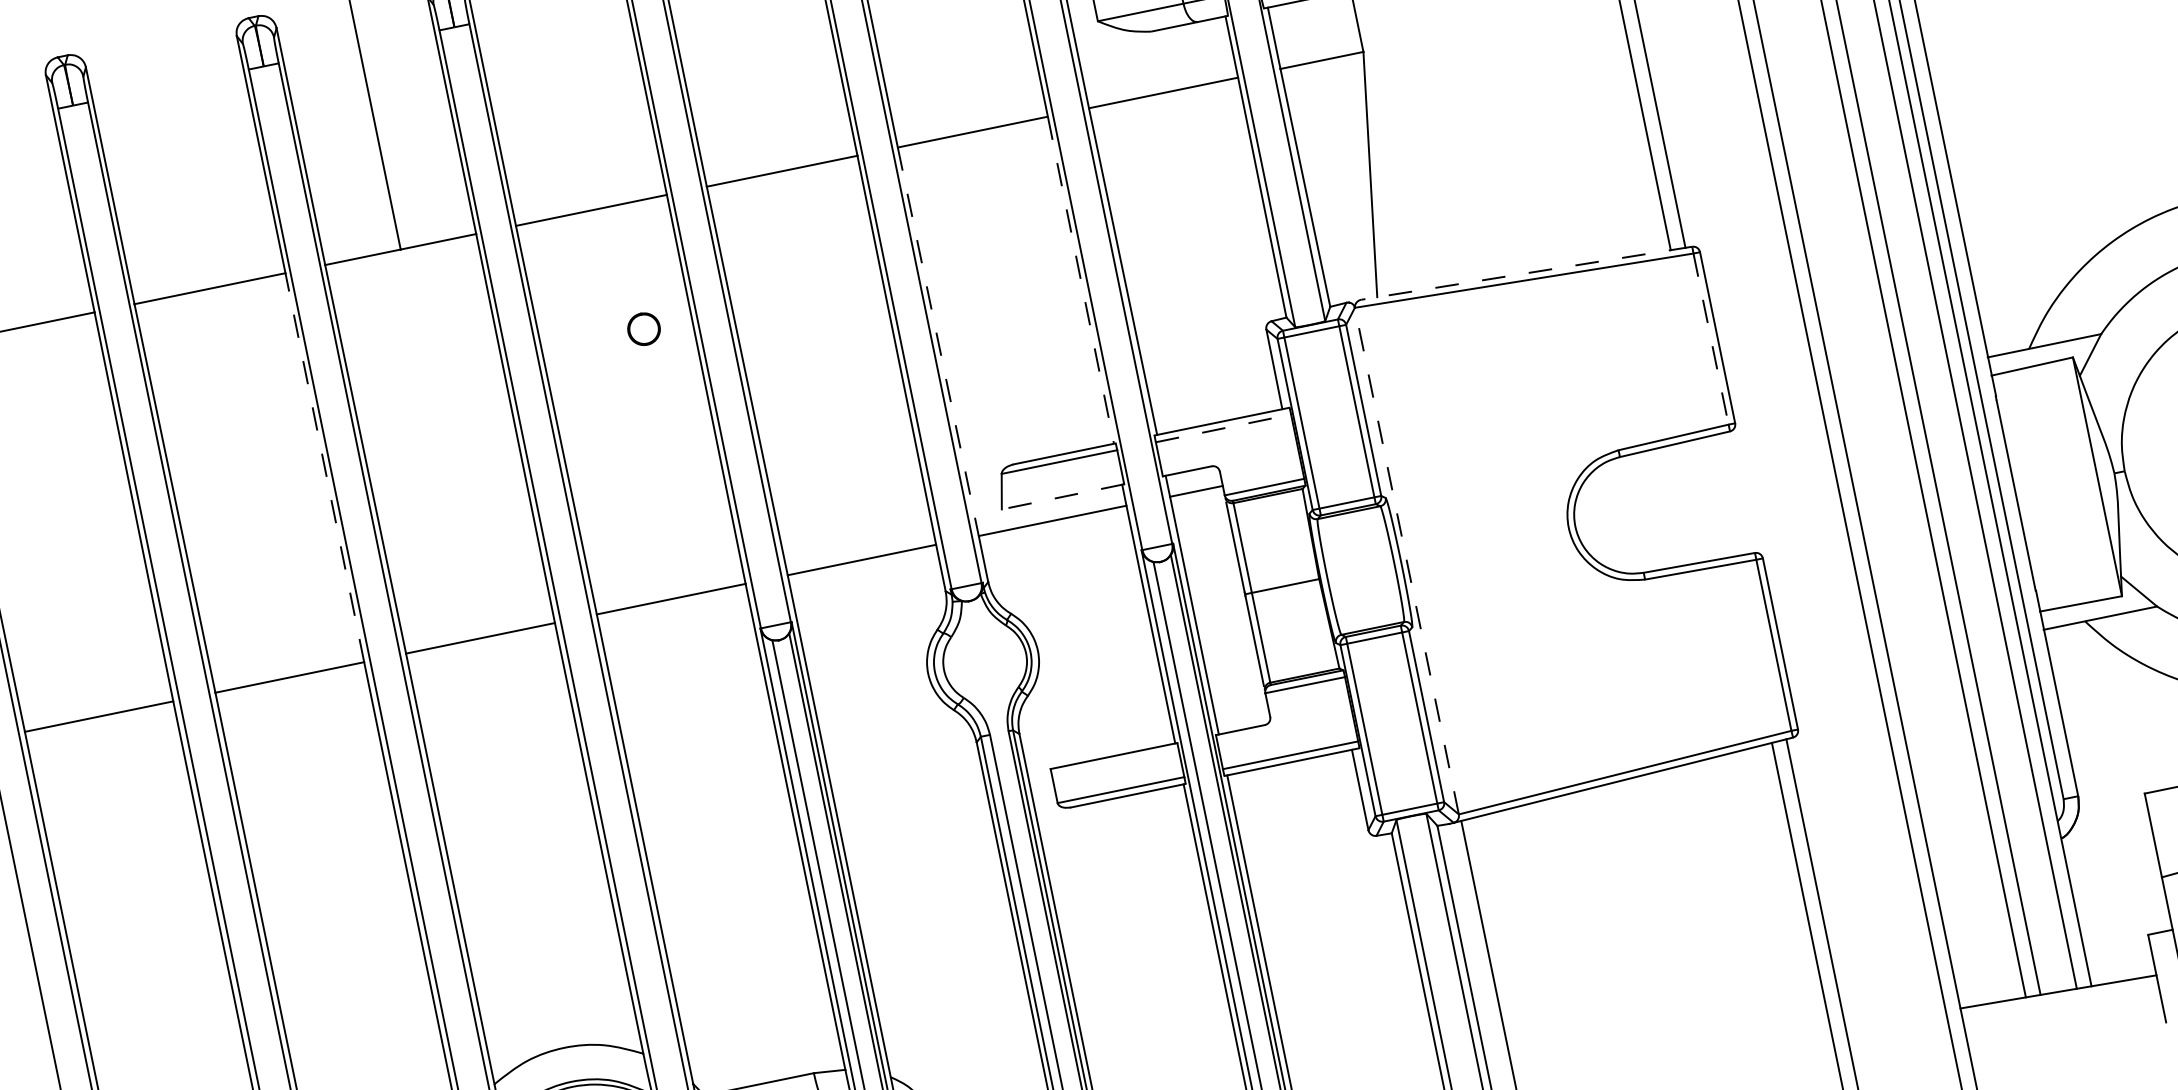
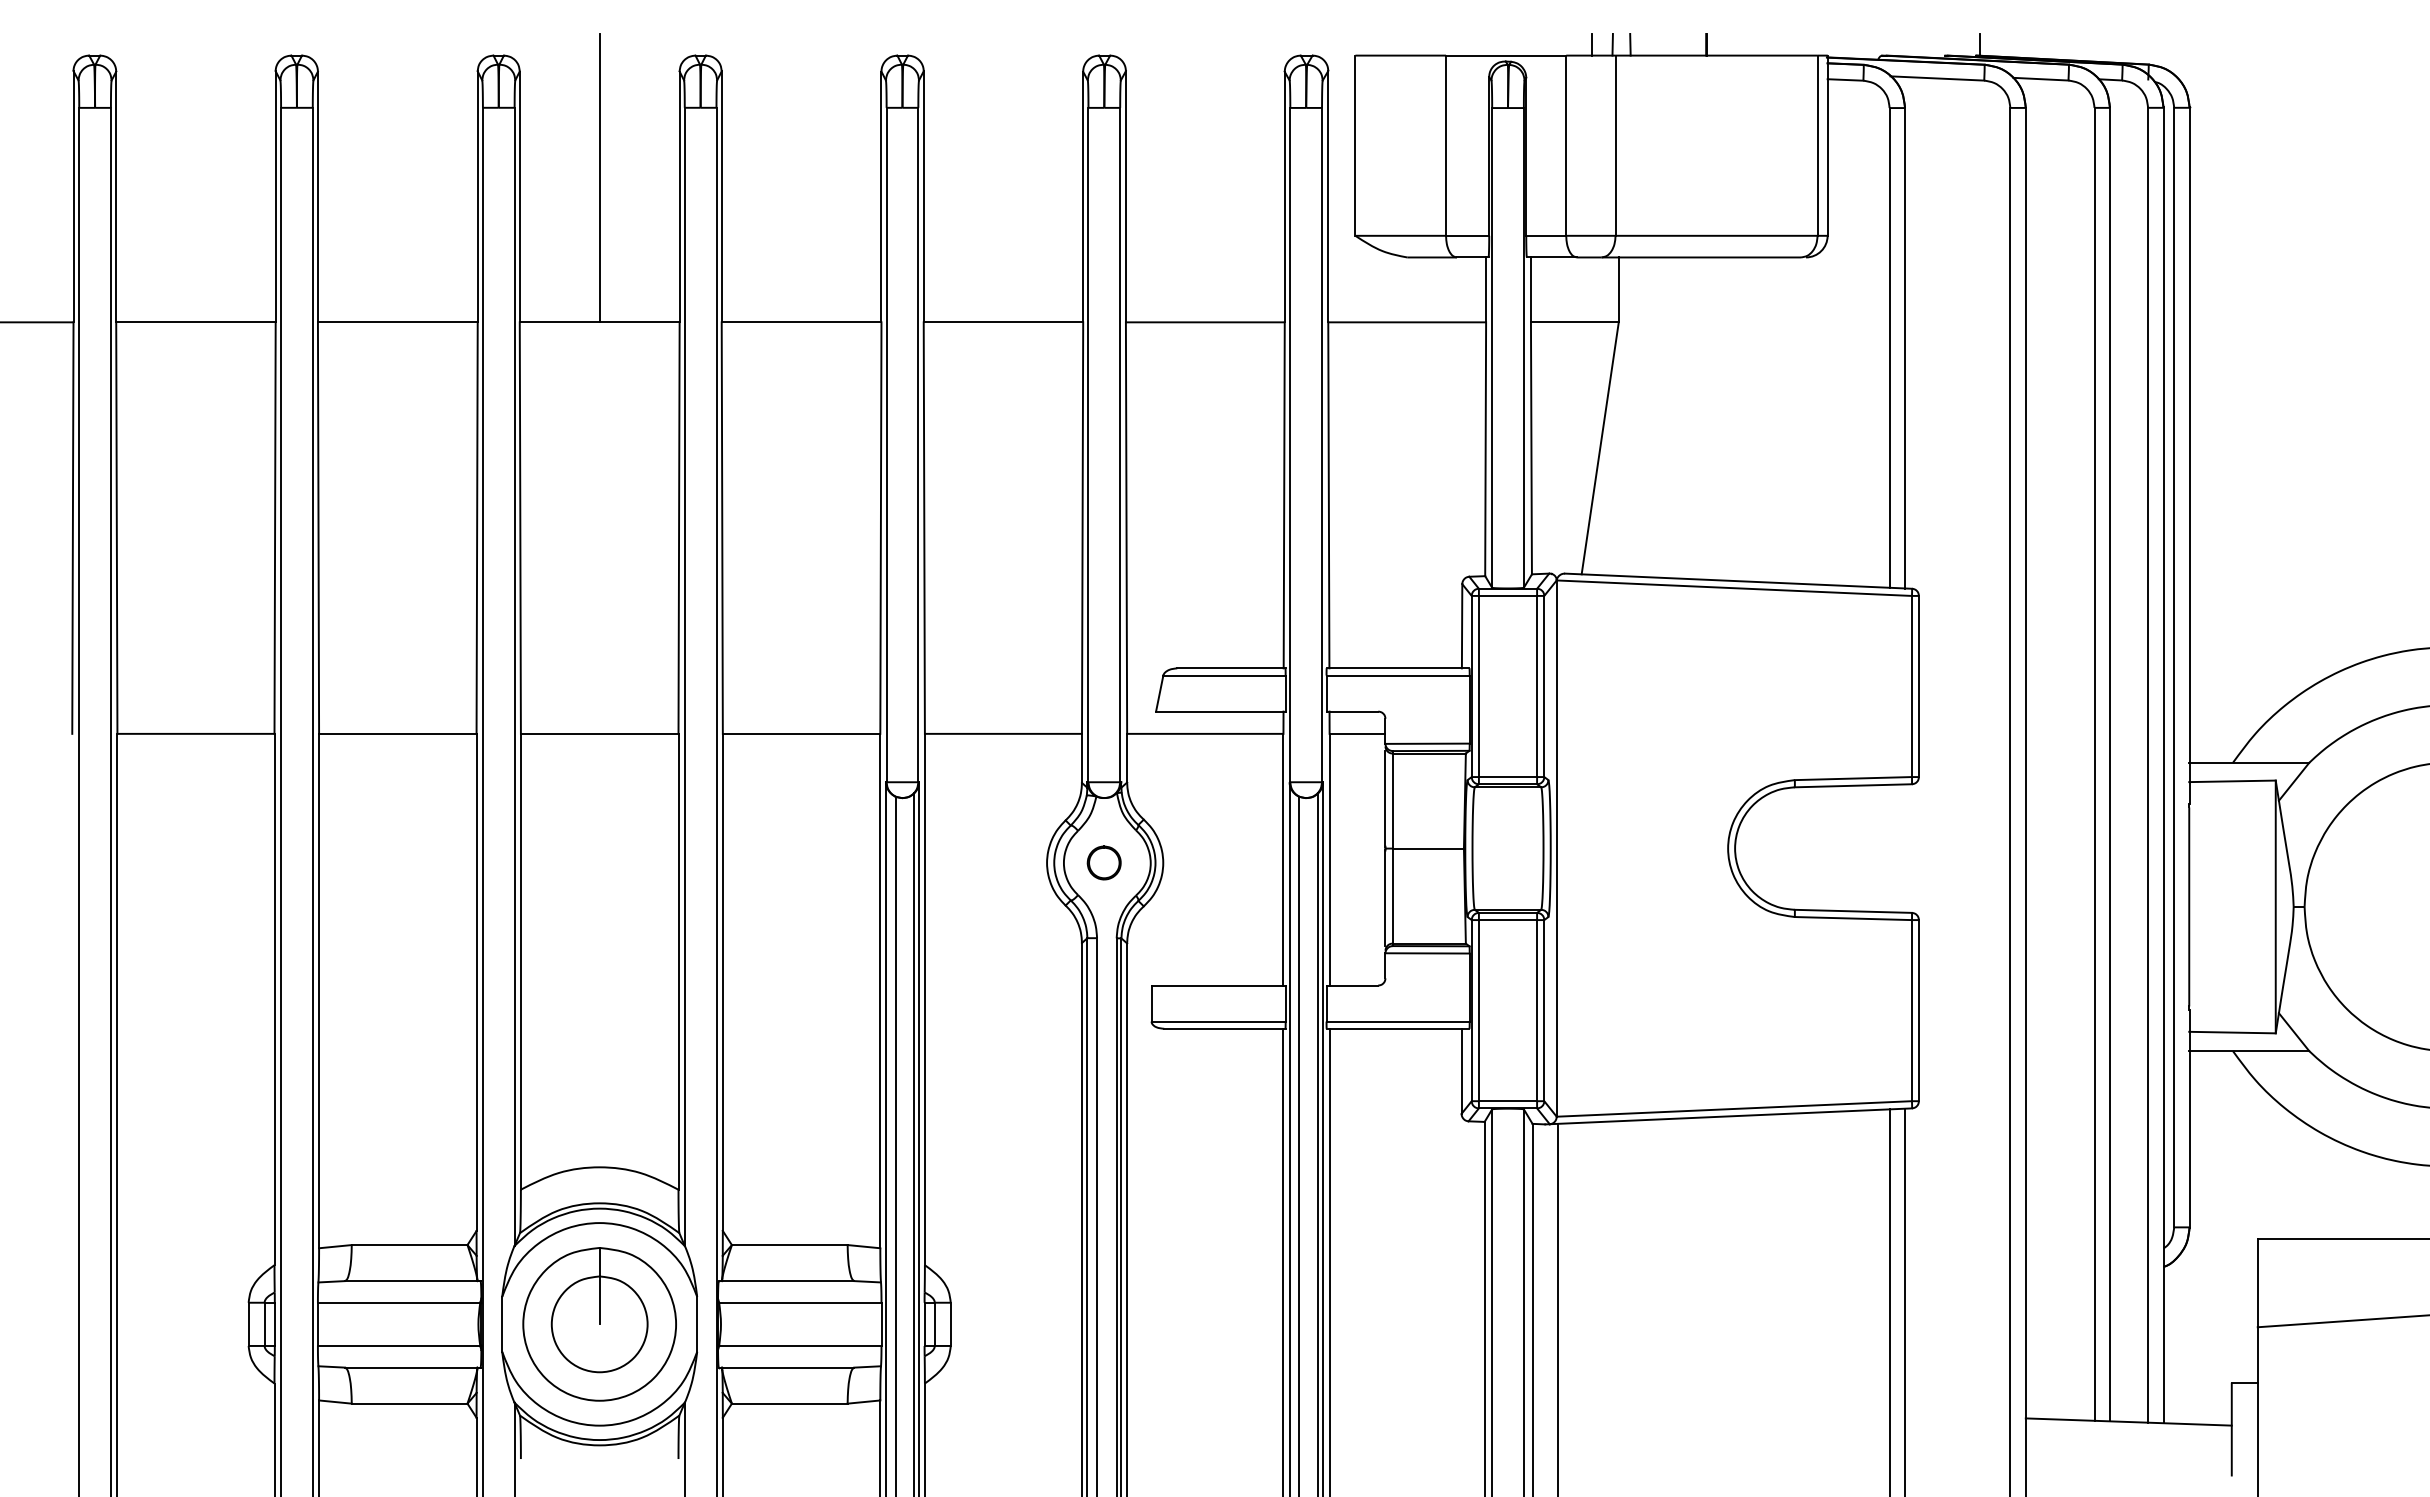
line: (1526, 273) -> (1738, 581), dashed -> solid
line: (1081, 280) -> (1284, 495), dashed -> solid
part: (643, 328) -> (1103, 862), moved
line: (1710, 339) -> (1911, 686), dashed -> solid
line: (938, 342) -> (1126, 528), dashed -> solid
line: (1223, 428) -> (1398, 675), dashed -> solid
line: (325, 468) -> (477, 528), dashed -> solid
line: (1062, 496) -> (1220, 711), dashed -> solid
line: (1406, 561) -> (1556, 848), dashed -> solid

